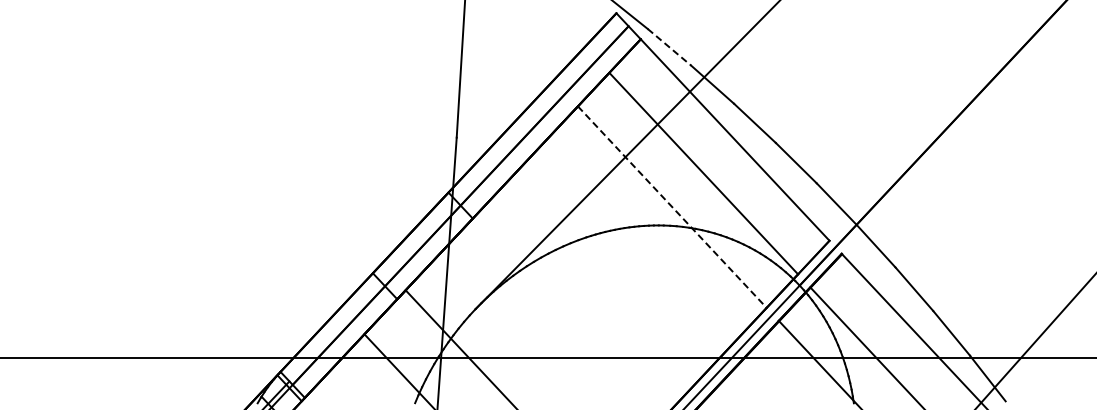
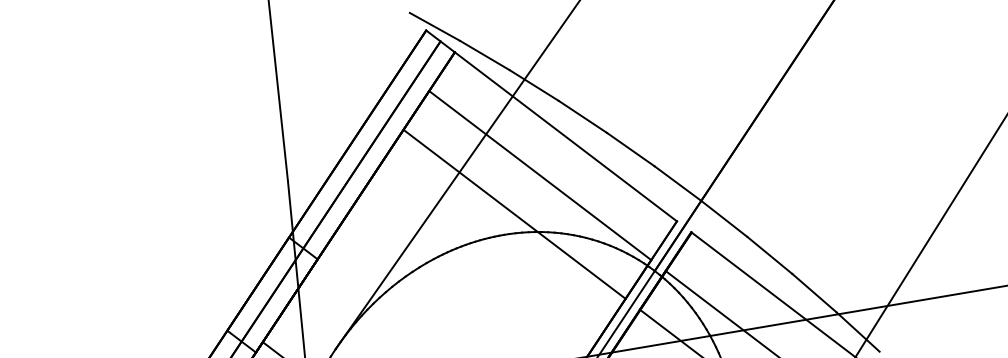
line: (669, 47) -> (484, 55), dashed -> solid
line: (672, 207) -> (514, 214), dashed -> solid

